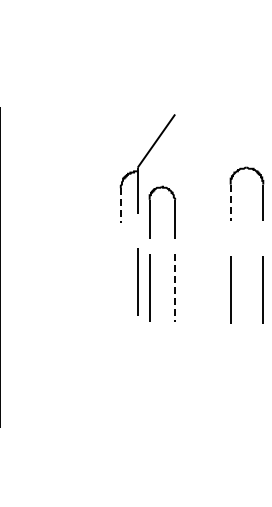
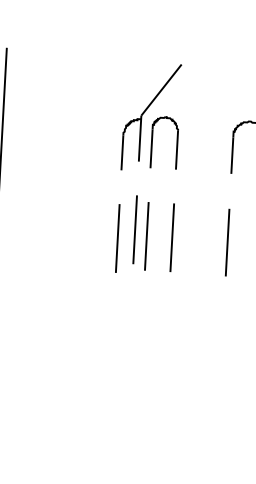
line: (230, 203) -> (232, 156), dashed -> solid
line: (120, 205) -> (122, 152), dashed -> solid
part: (150, 211) -> (152, 141), moved
line: (175, 288) -> (172, 238), dashed -> solid
line: (120, 291) -> (117, 238), added

